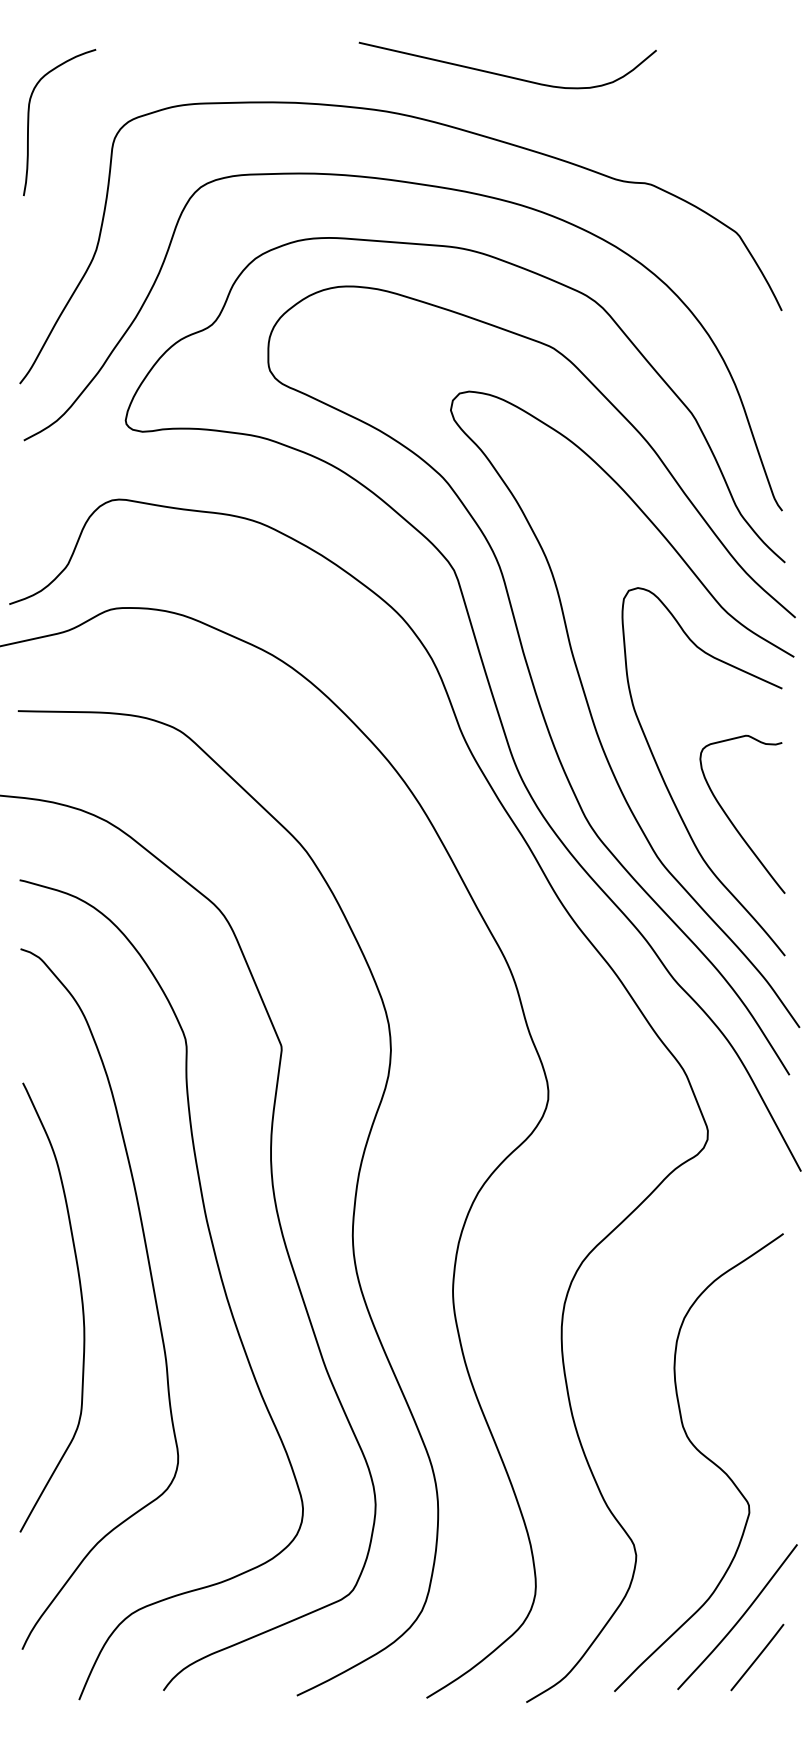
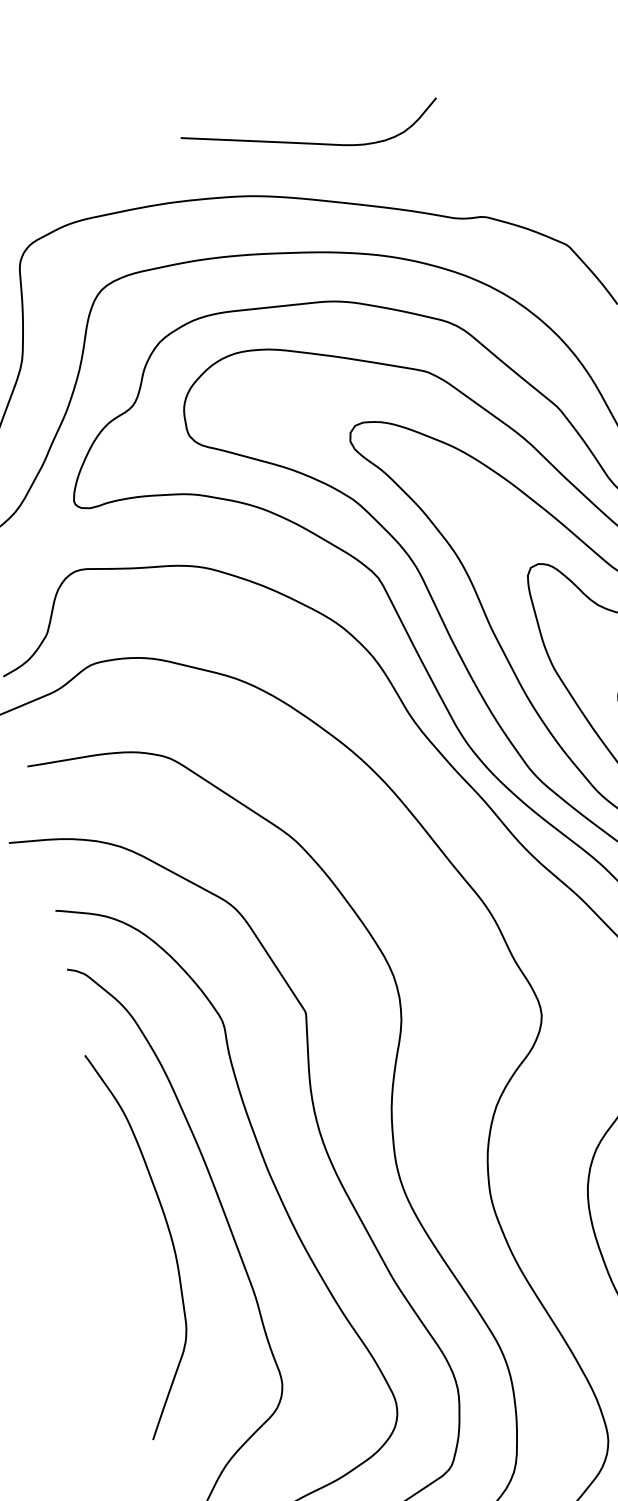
curve: (503, 74) -> (309, 142), moved
curve: (81, 1305) -> (169, 1236), moved

